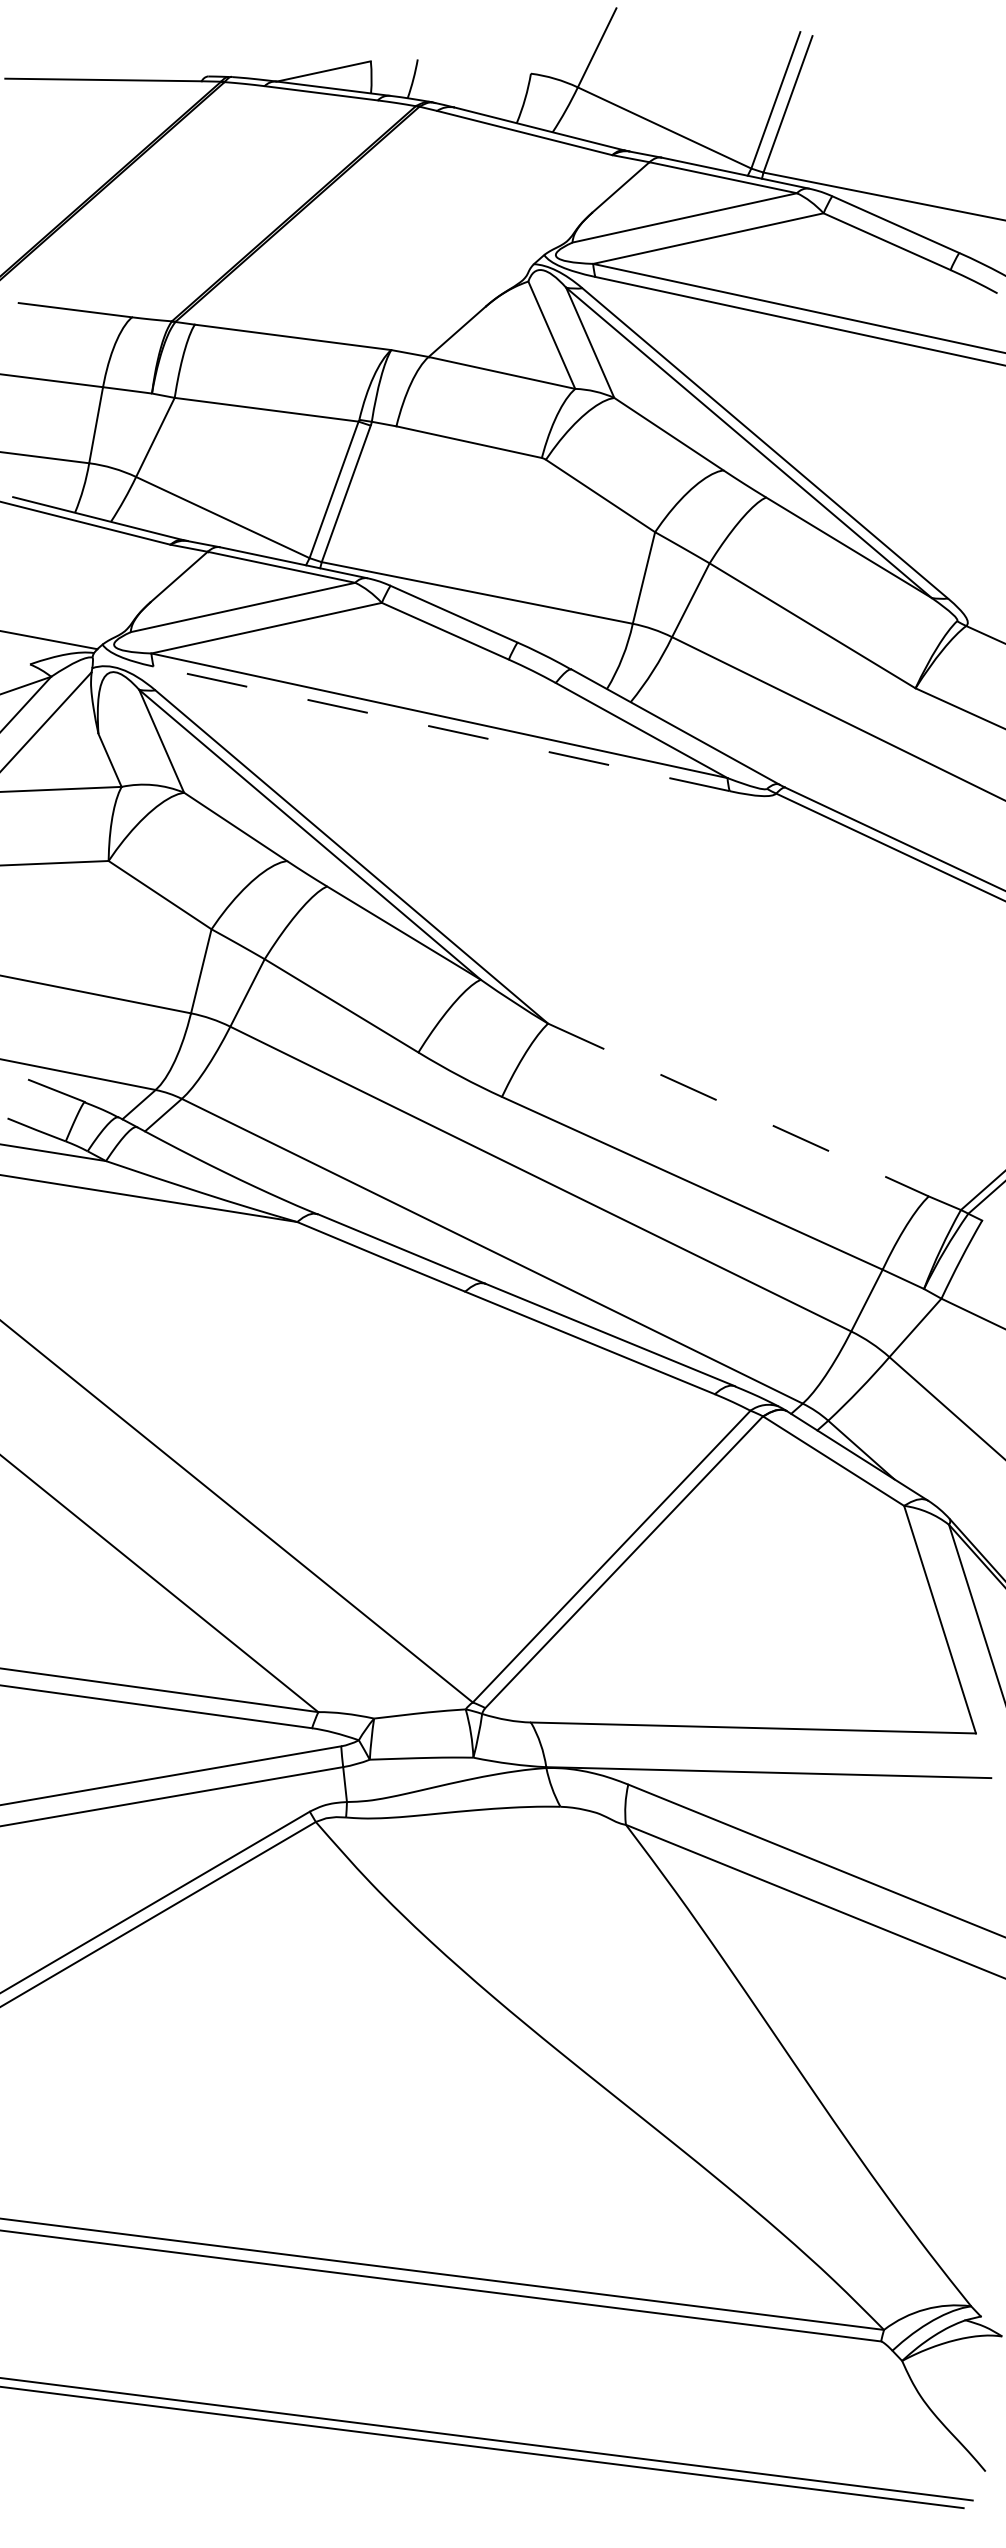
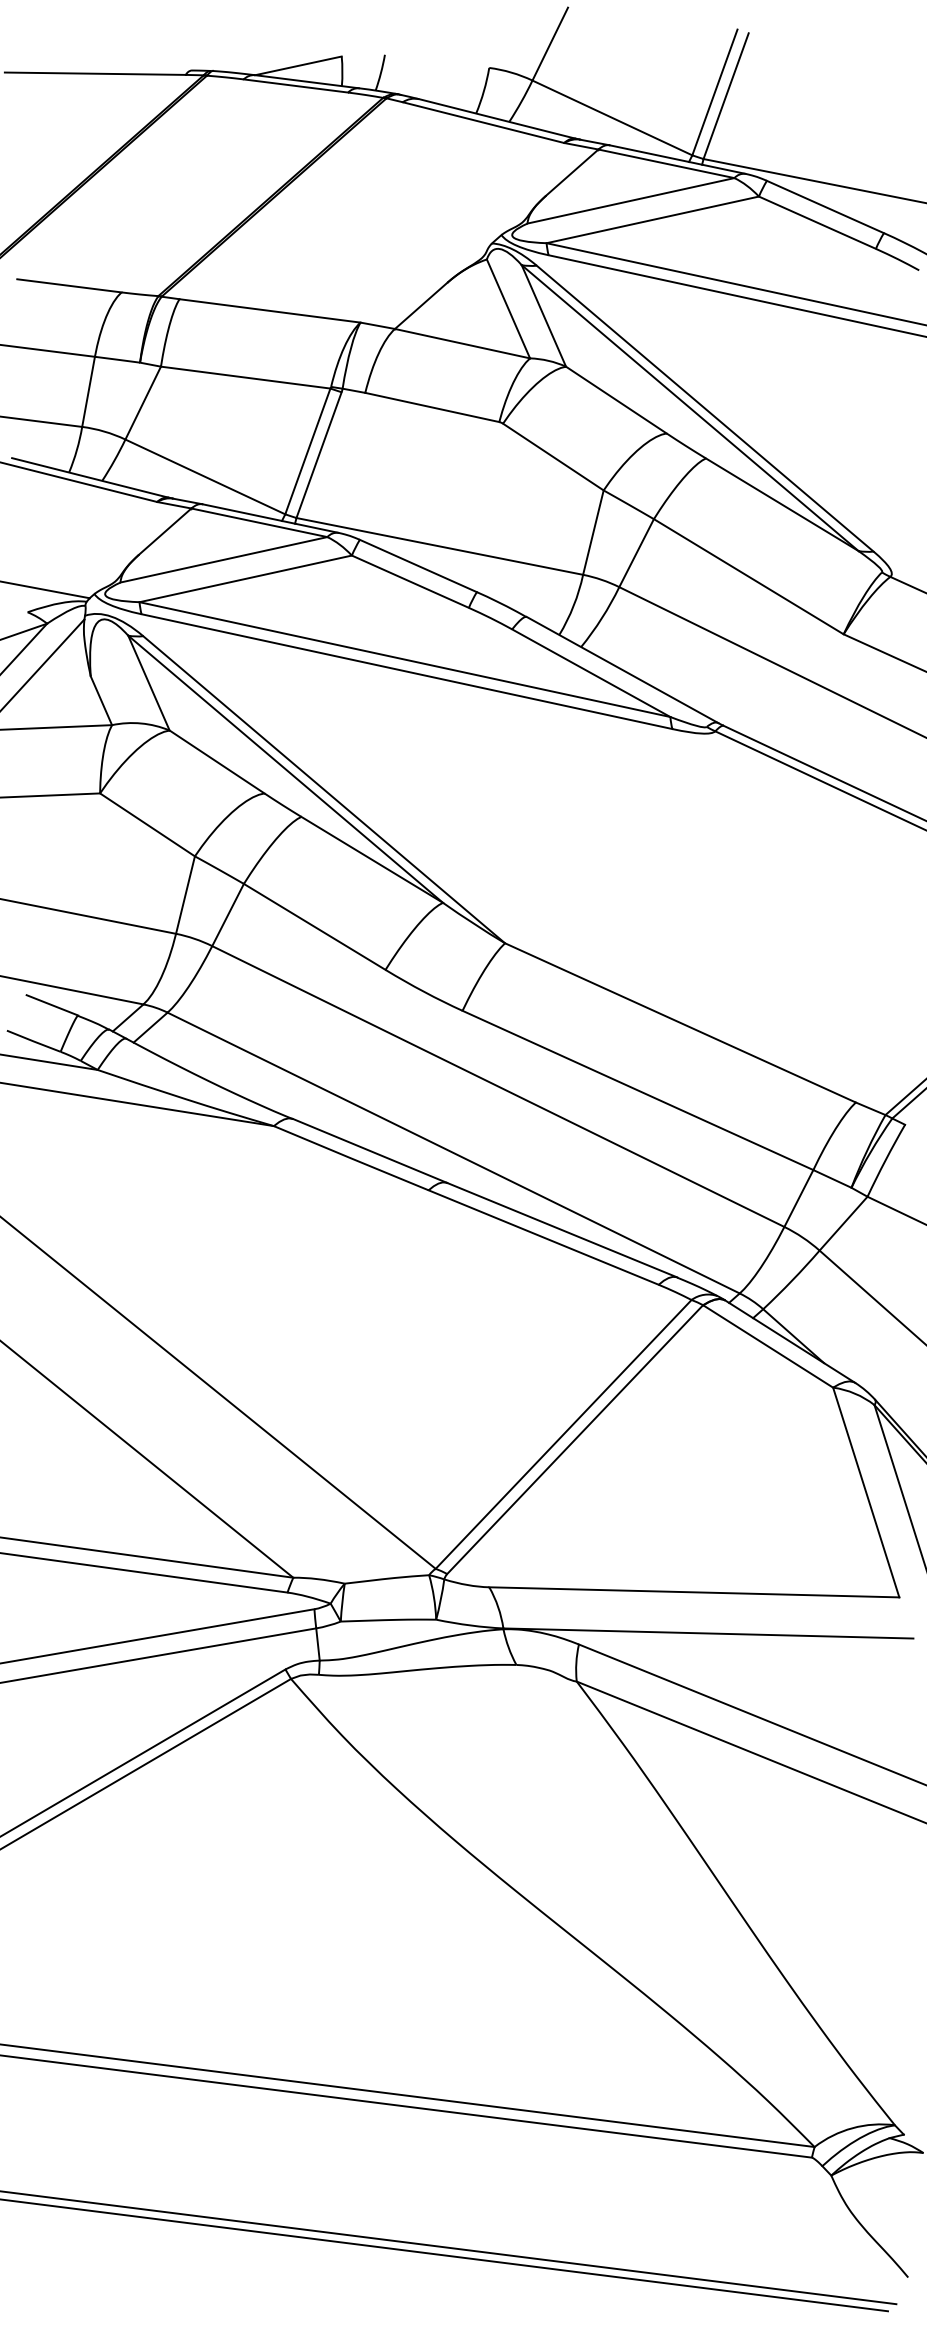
line: (441, 728) -> (406, 671), dashed -> solid
line: (738, 1109) -> (680, 1022), dashed -> solid

